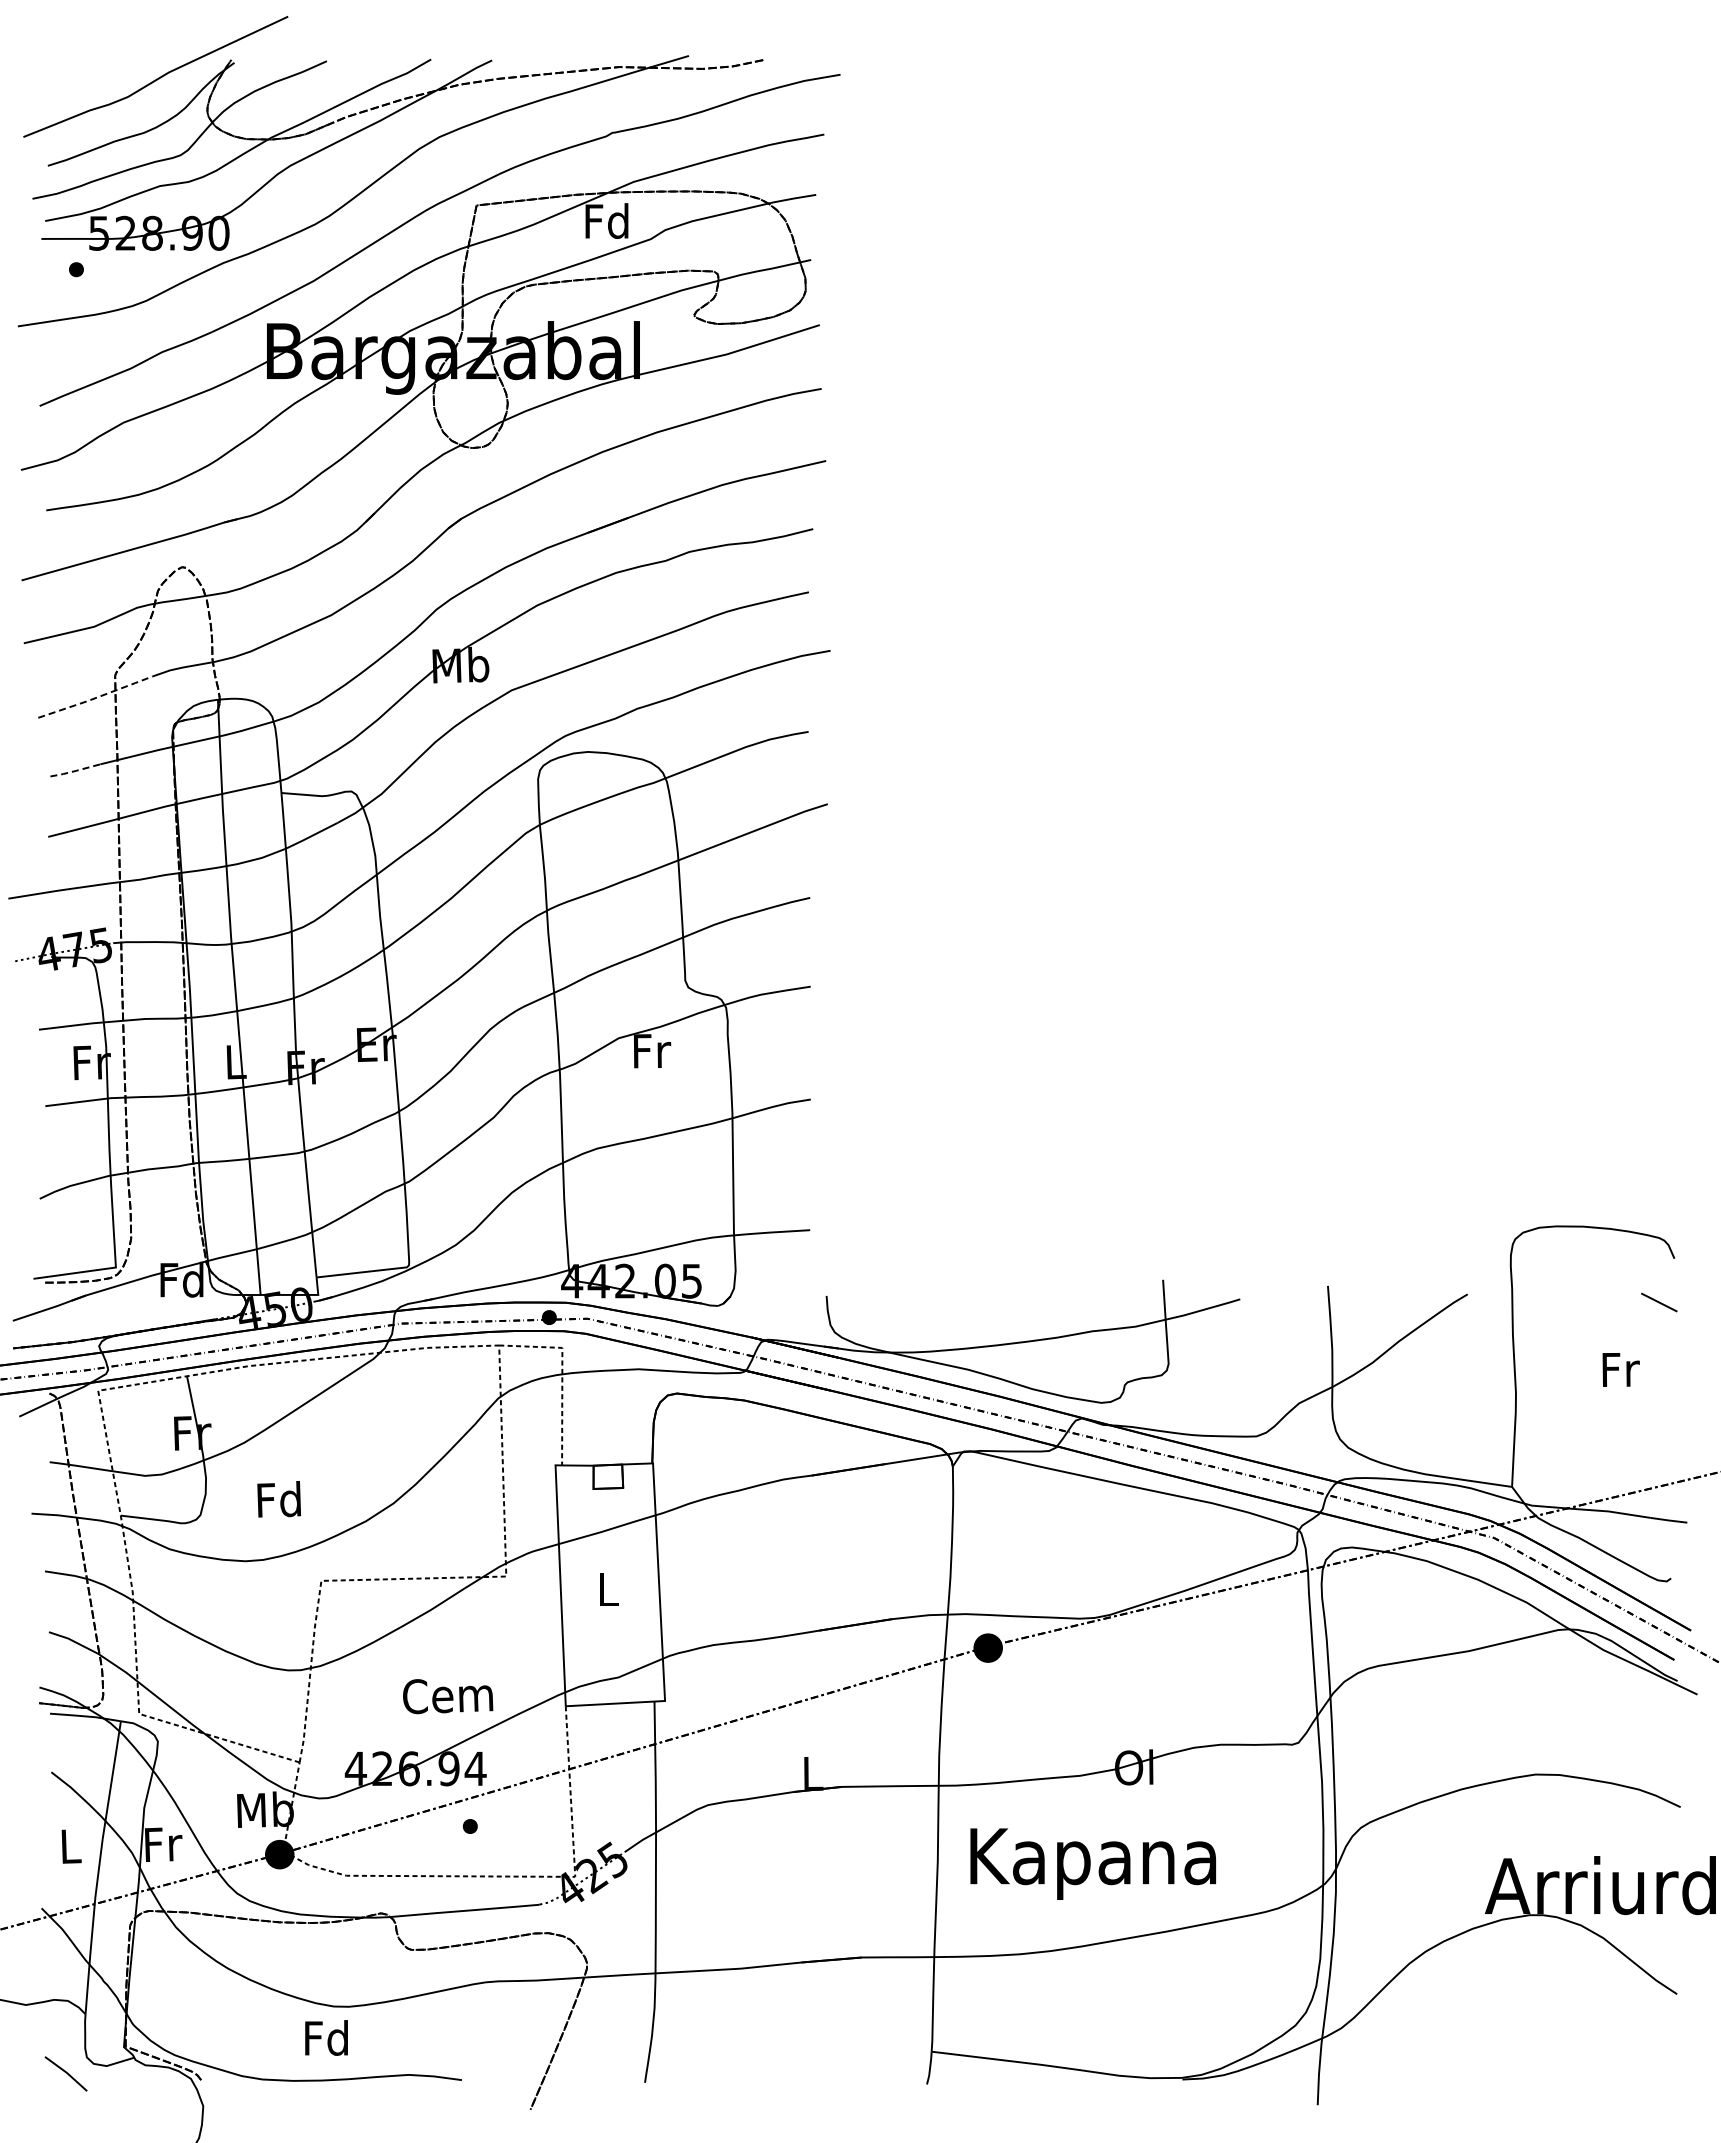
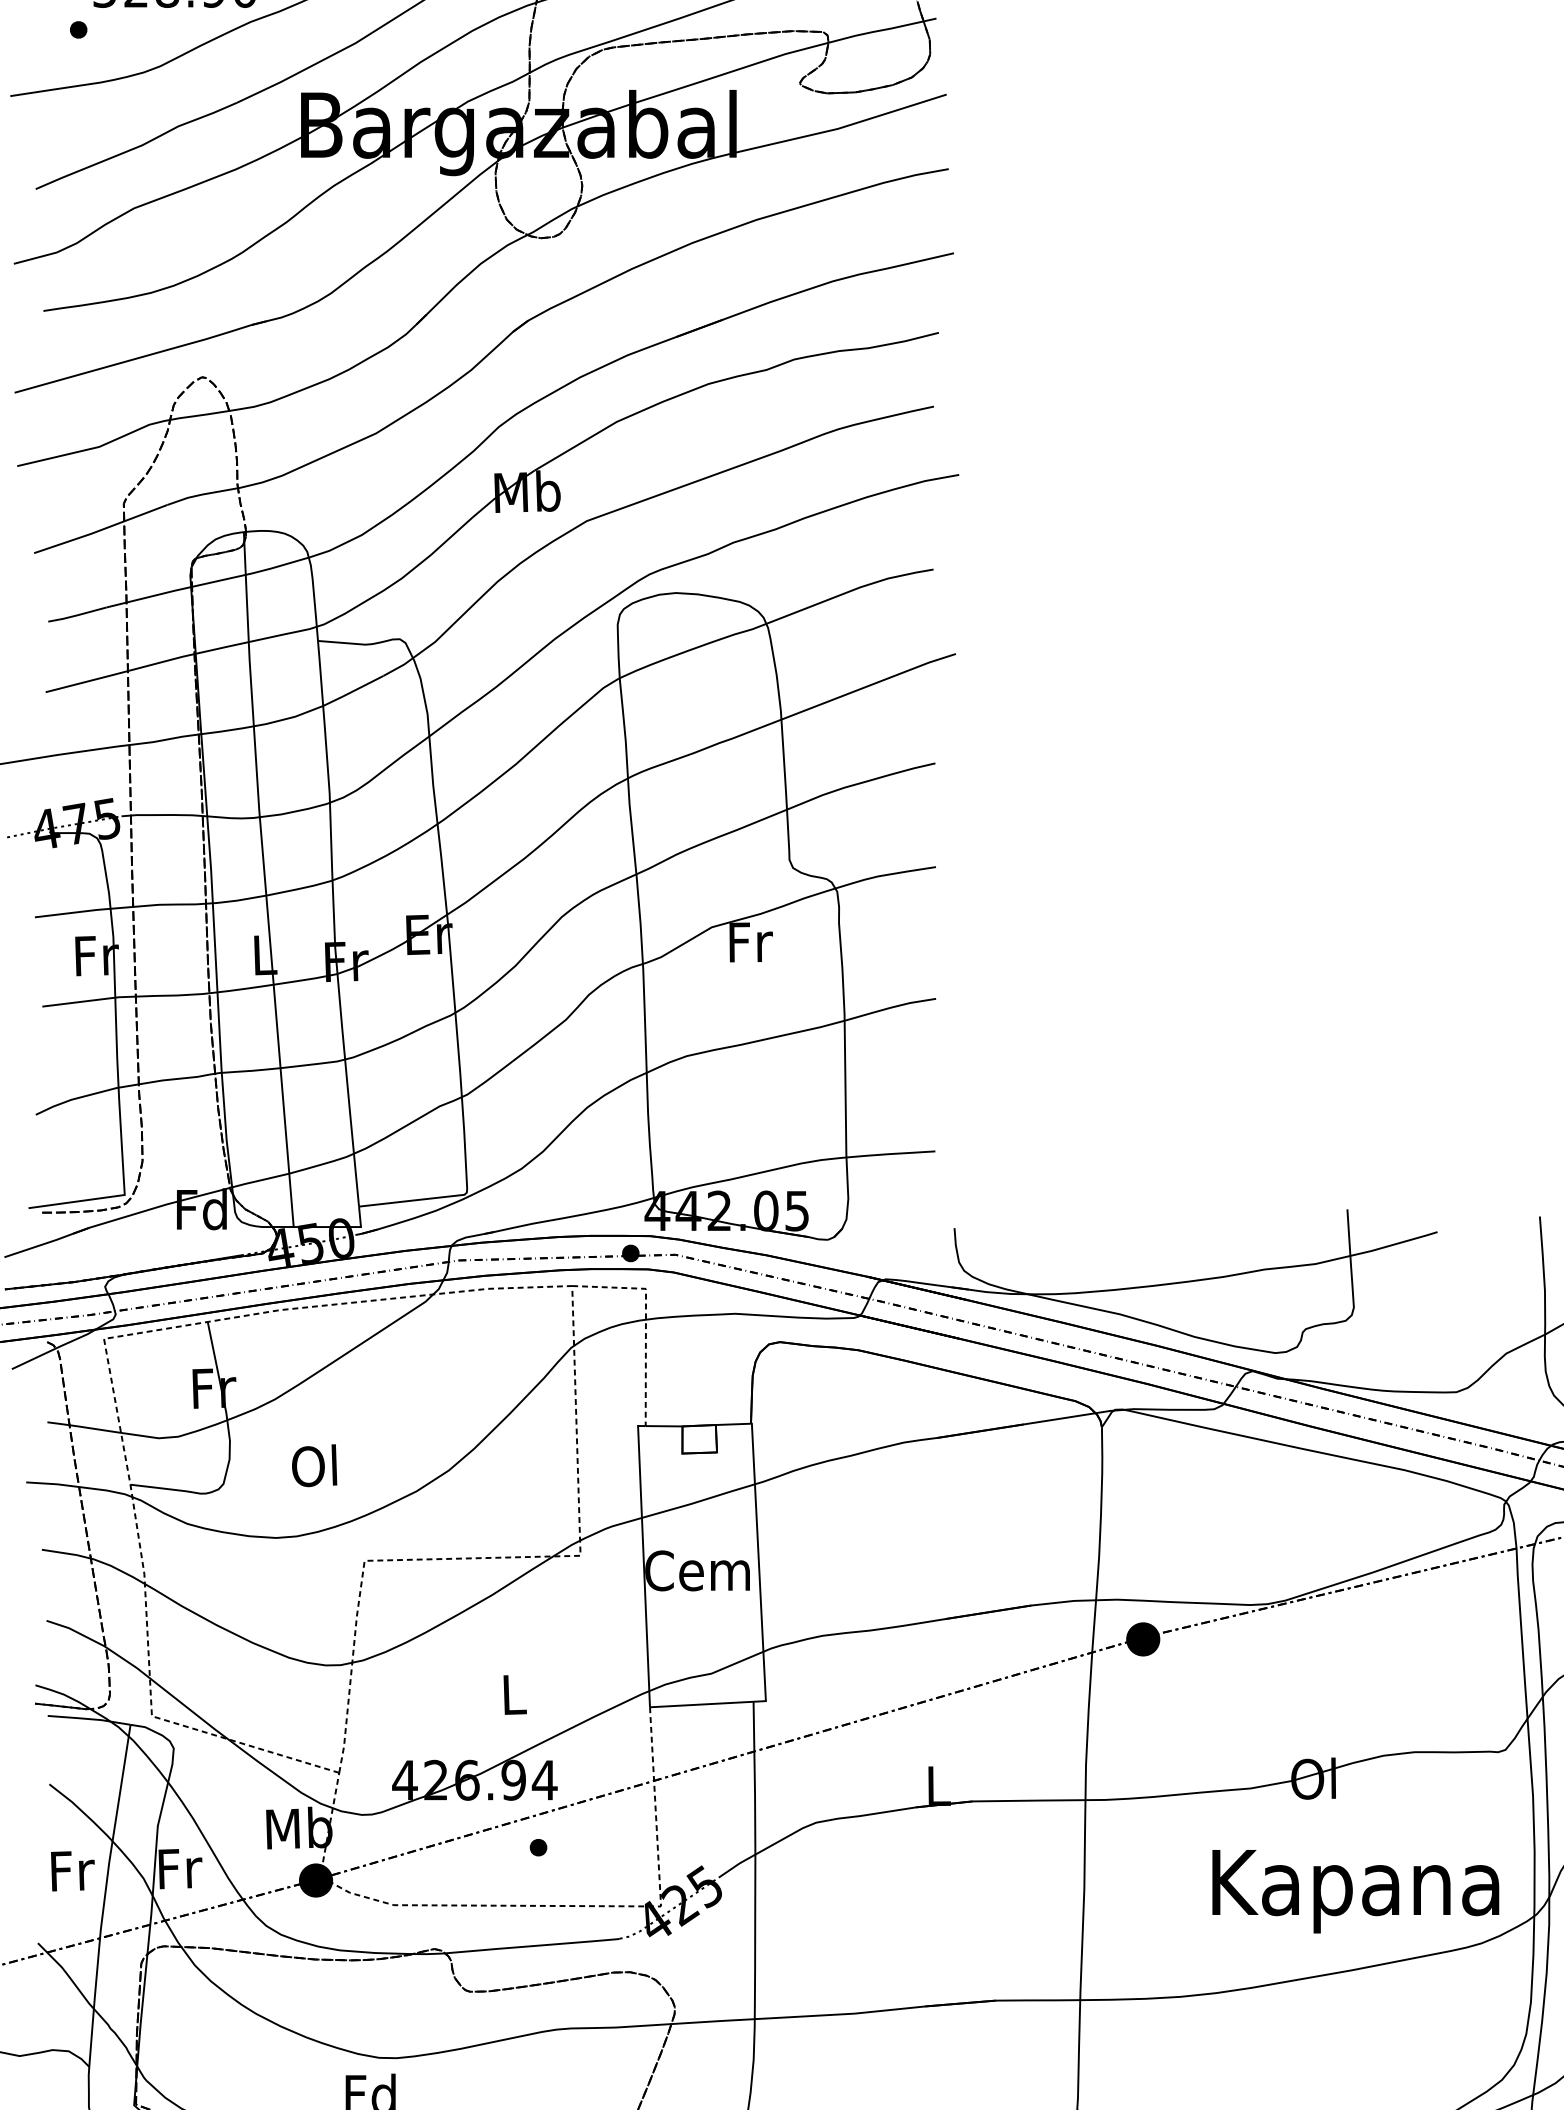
line: (96, 697) -> (102, 529), dashed -> solid
line: (74, 771) -> (76, 615), dashed -> solid
text: (279, 1499) -> (315, 1465), Fd -> Ol
text: (606, 1589) -> (697, 1570), L -> Cem
text: (448, 1696) -> (513, 1695), Cem -> L
text: (71, 1846) -> (72, 1871), L -> Fr
text: (1092, 1863) -> (1354, 1890), moved

